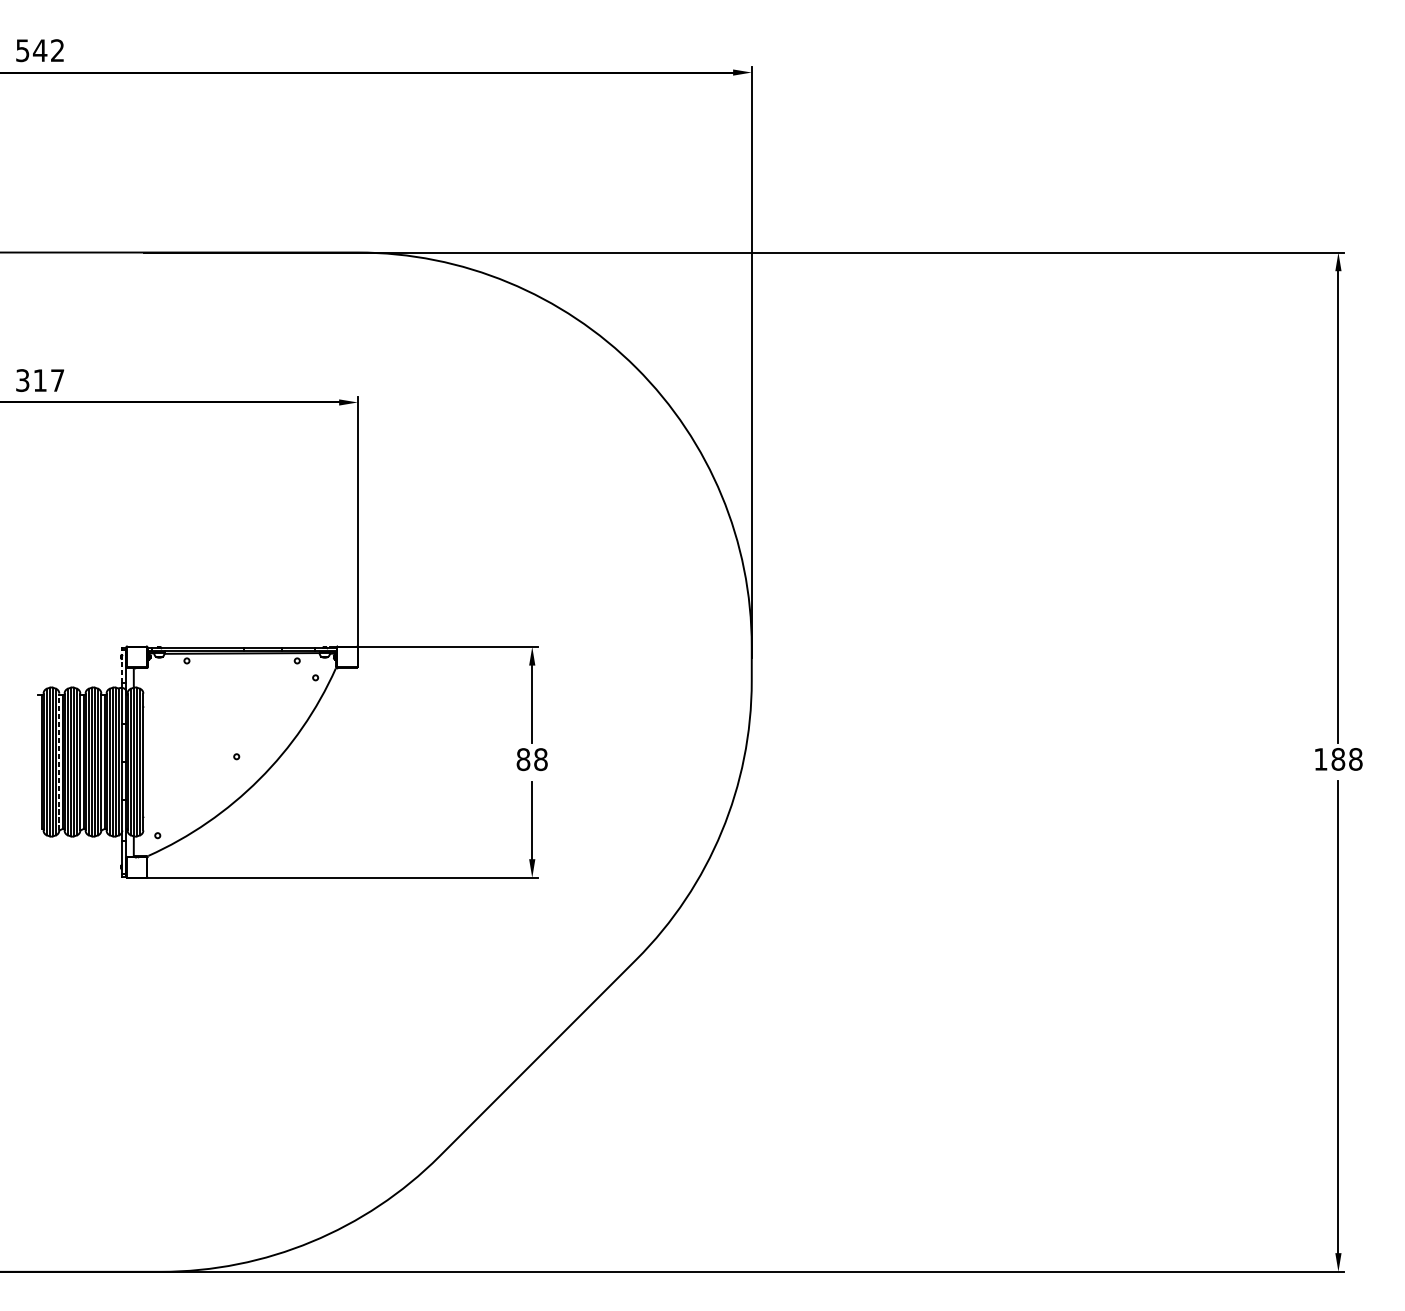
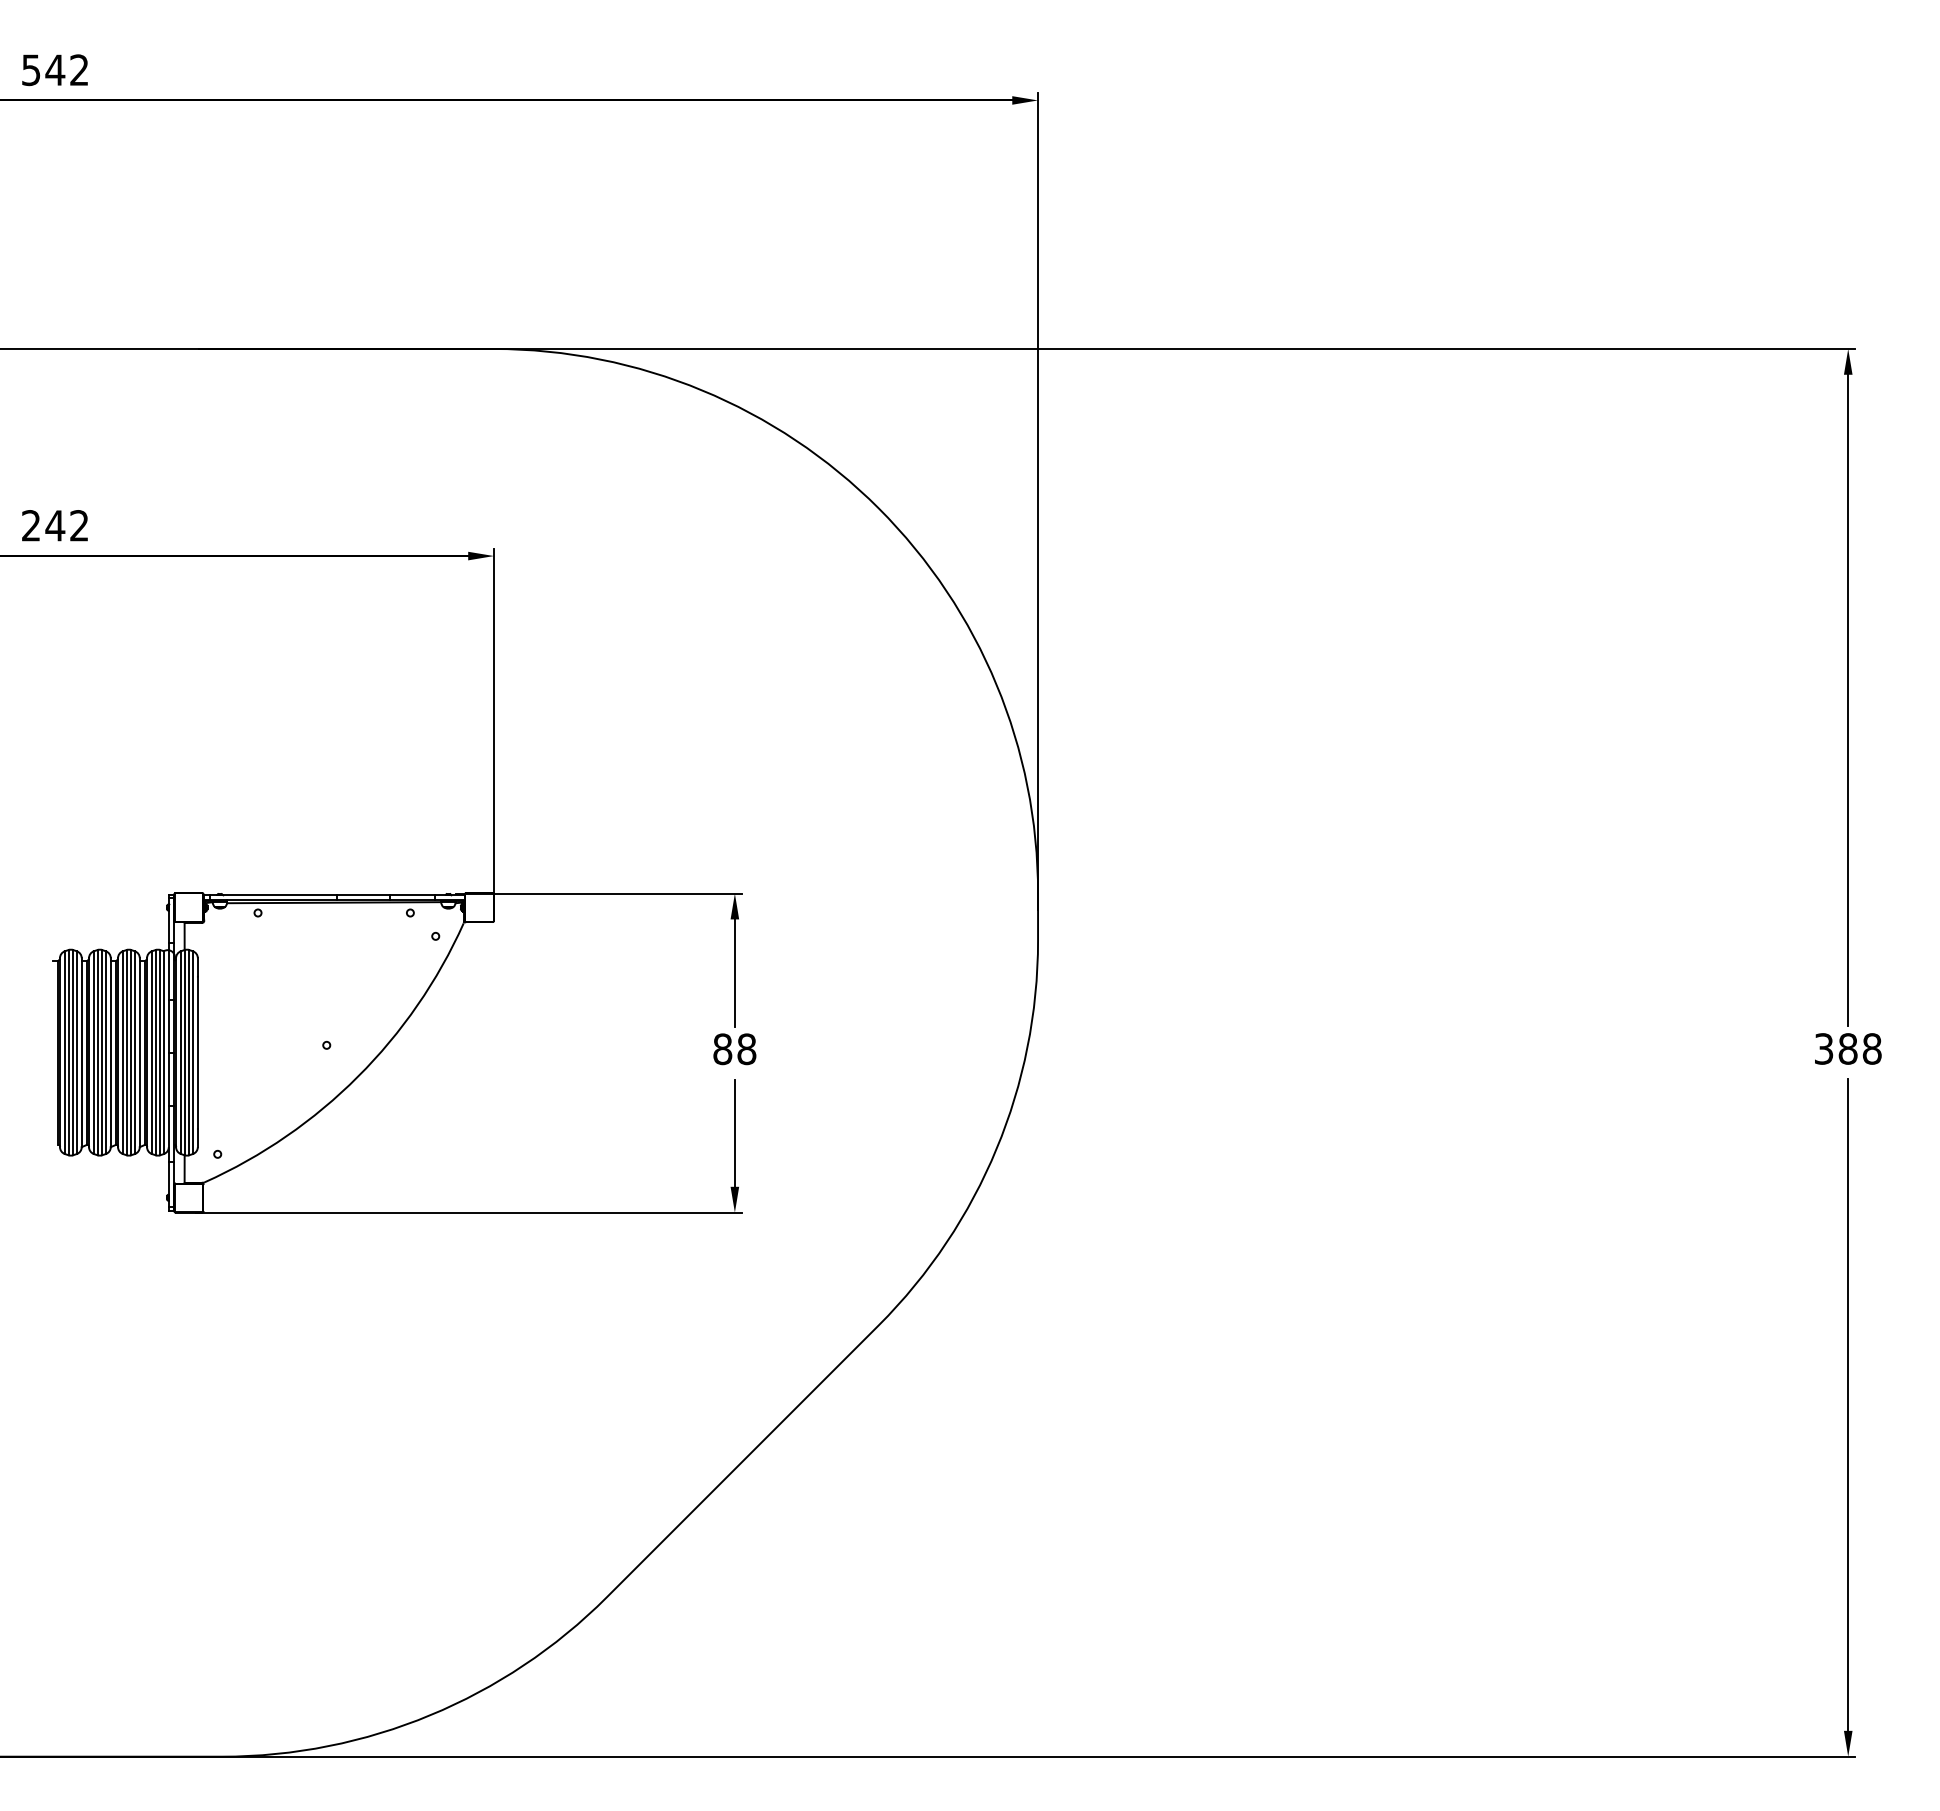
text: (40, 380) -> (55, 525), 317 -> 242
line: (122, 666) -> (168, 920), dashed -> solid
text: (1321, 759) -> (1824, 1048), 188 -> 388
line: (59, 761) -> (81, 1052), dashed -> solid

